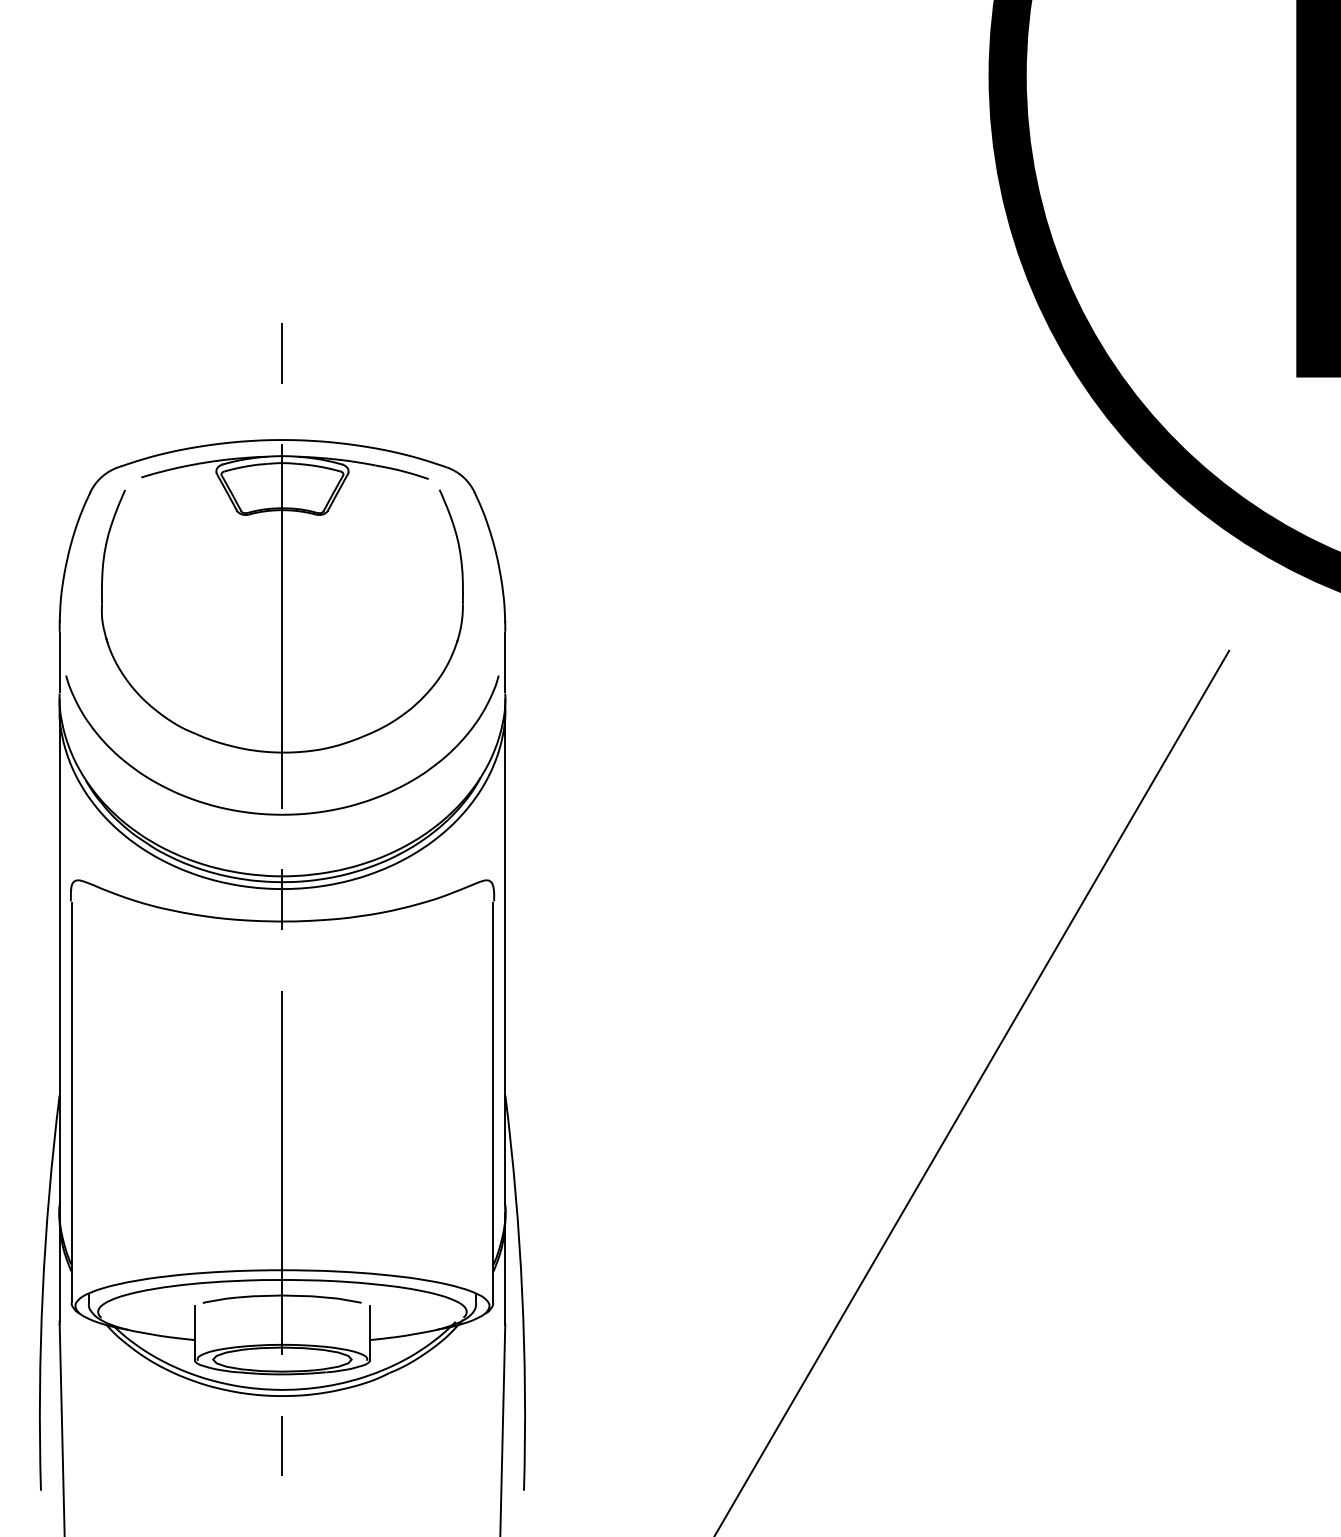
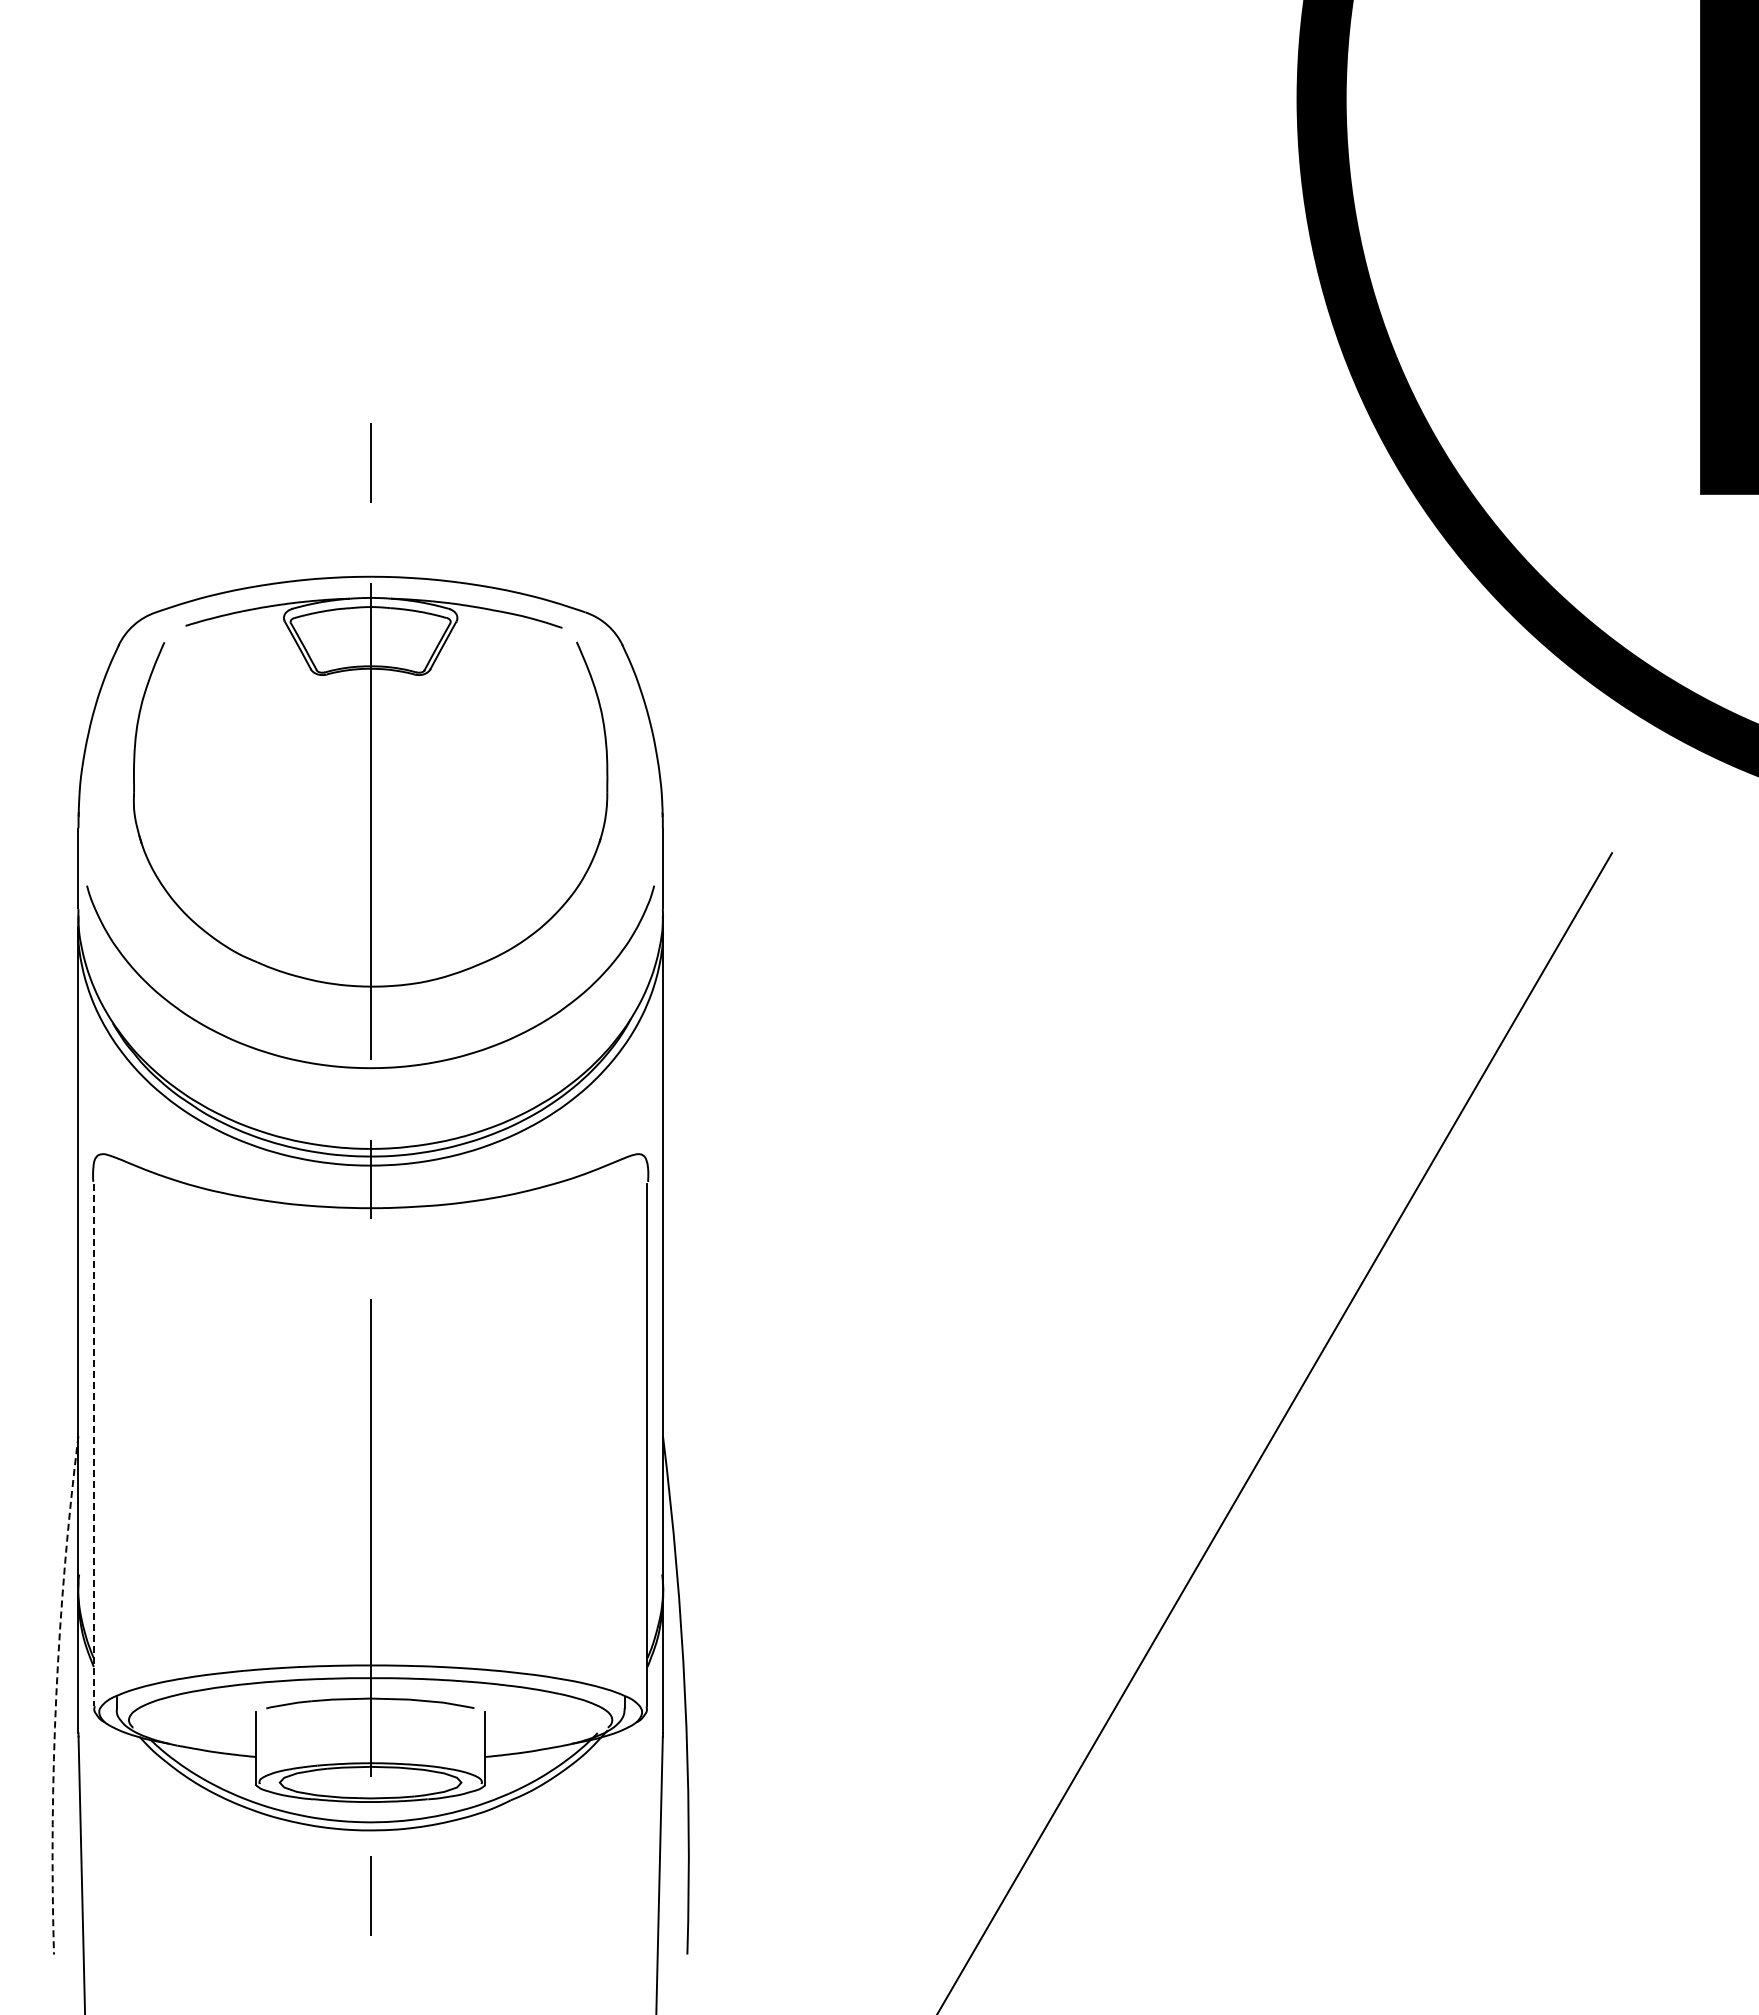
line: (71, 1102) -> (94, 1445), solid -> dashed
arc: (42, 1292) -> (56, 1694), solid -> dashed

